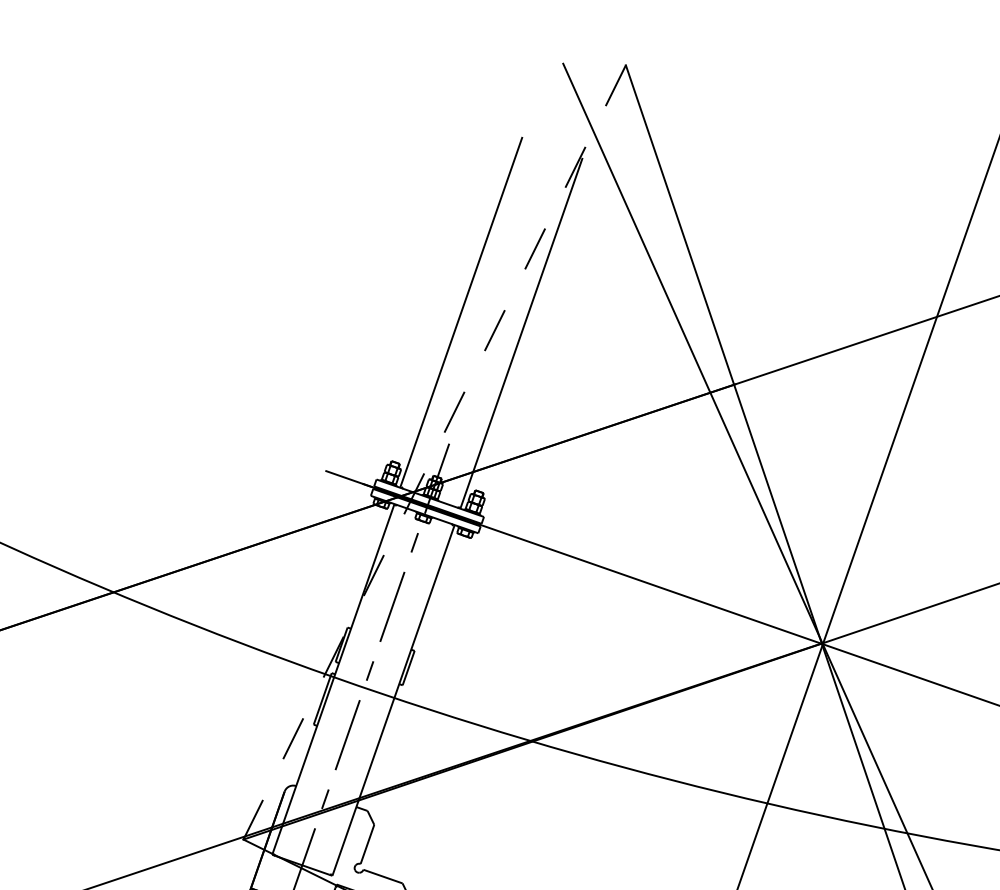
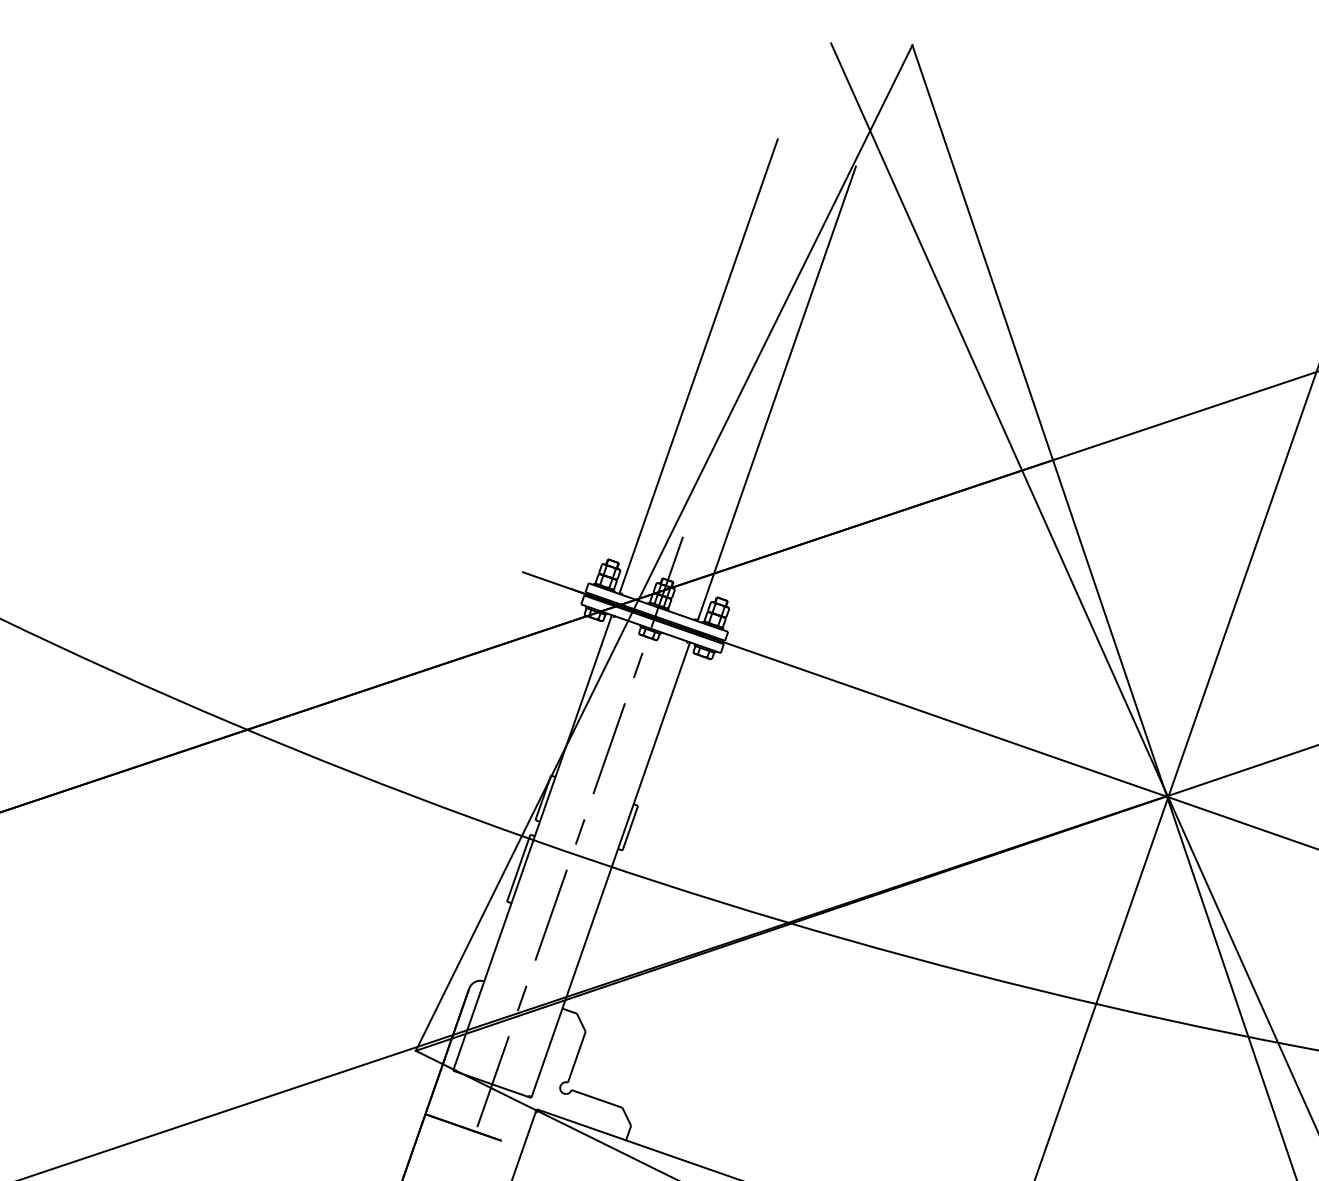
line: (434, 452) -> (664, 548), dashed -> solid

